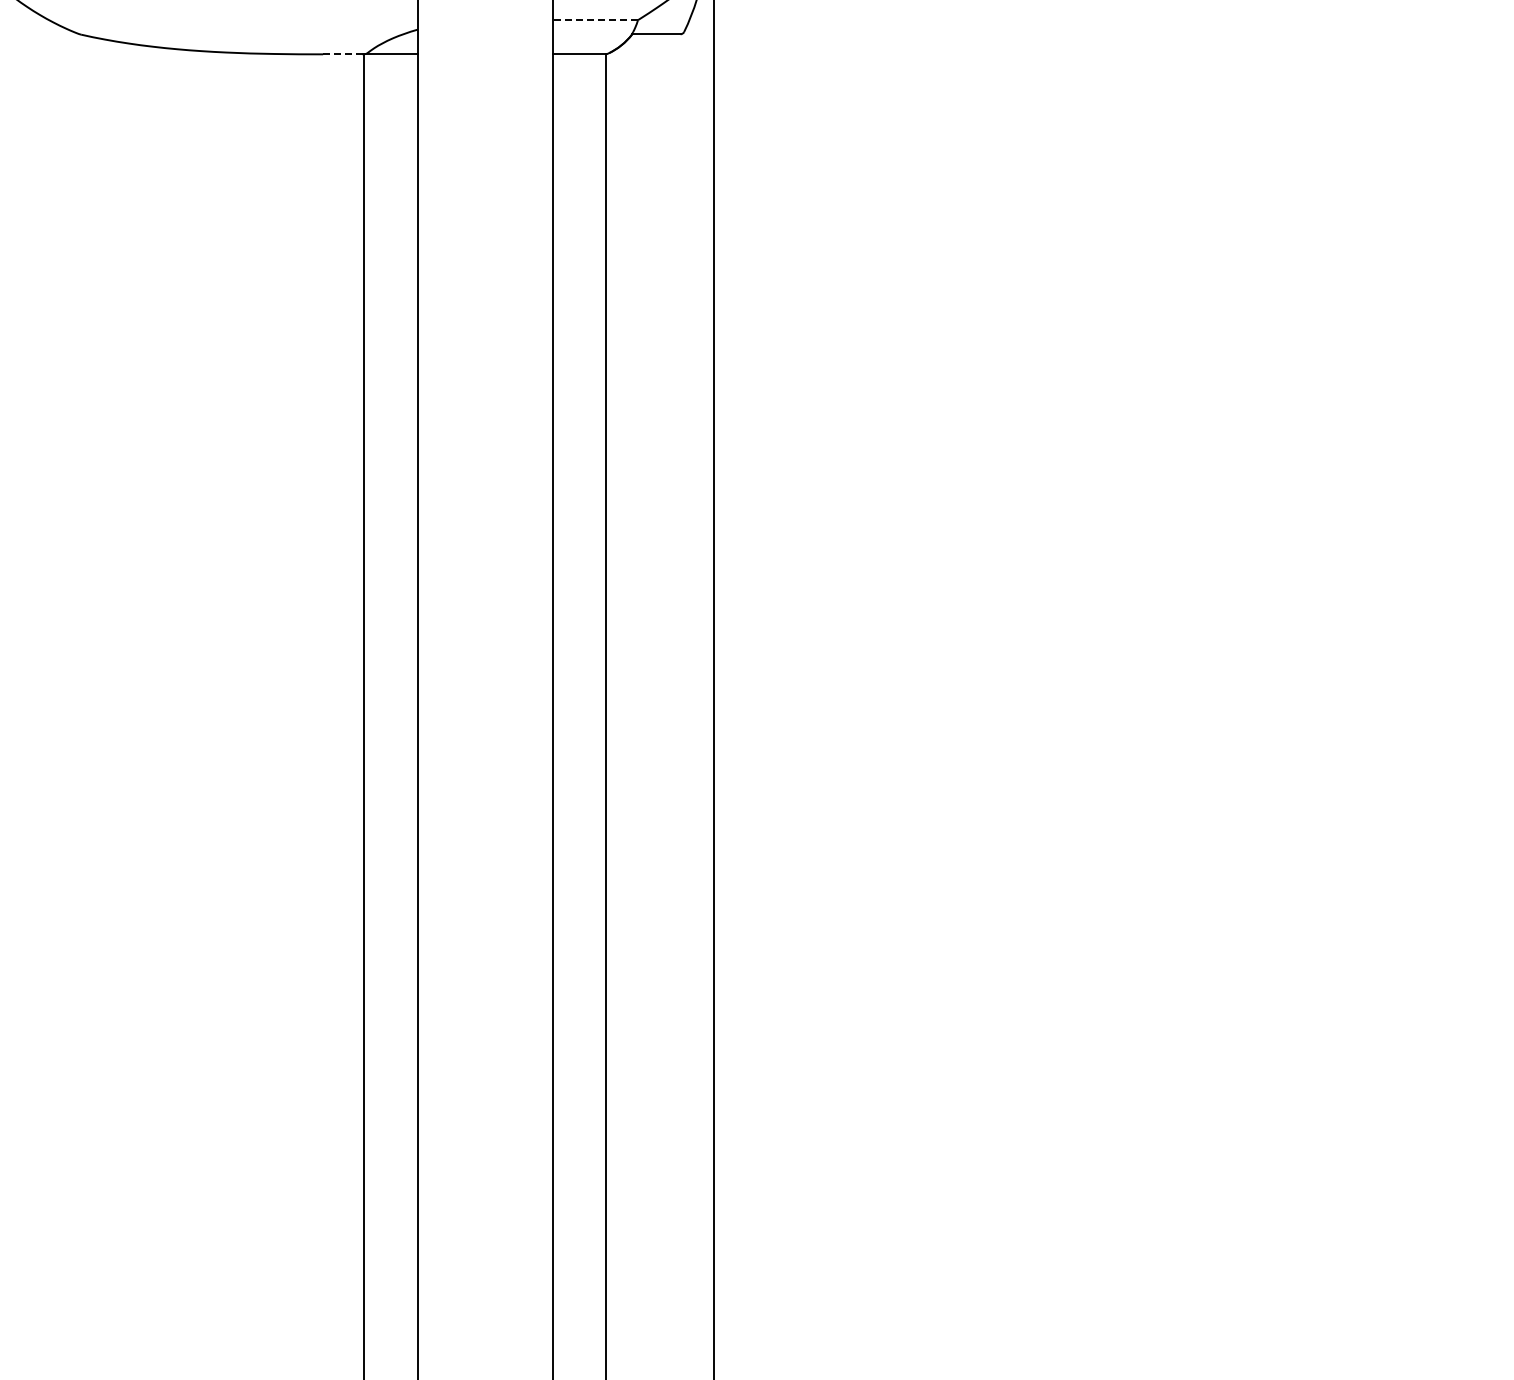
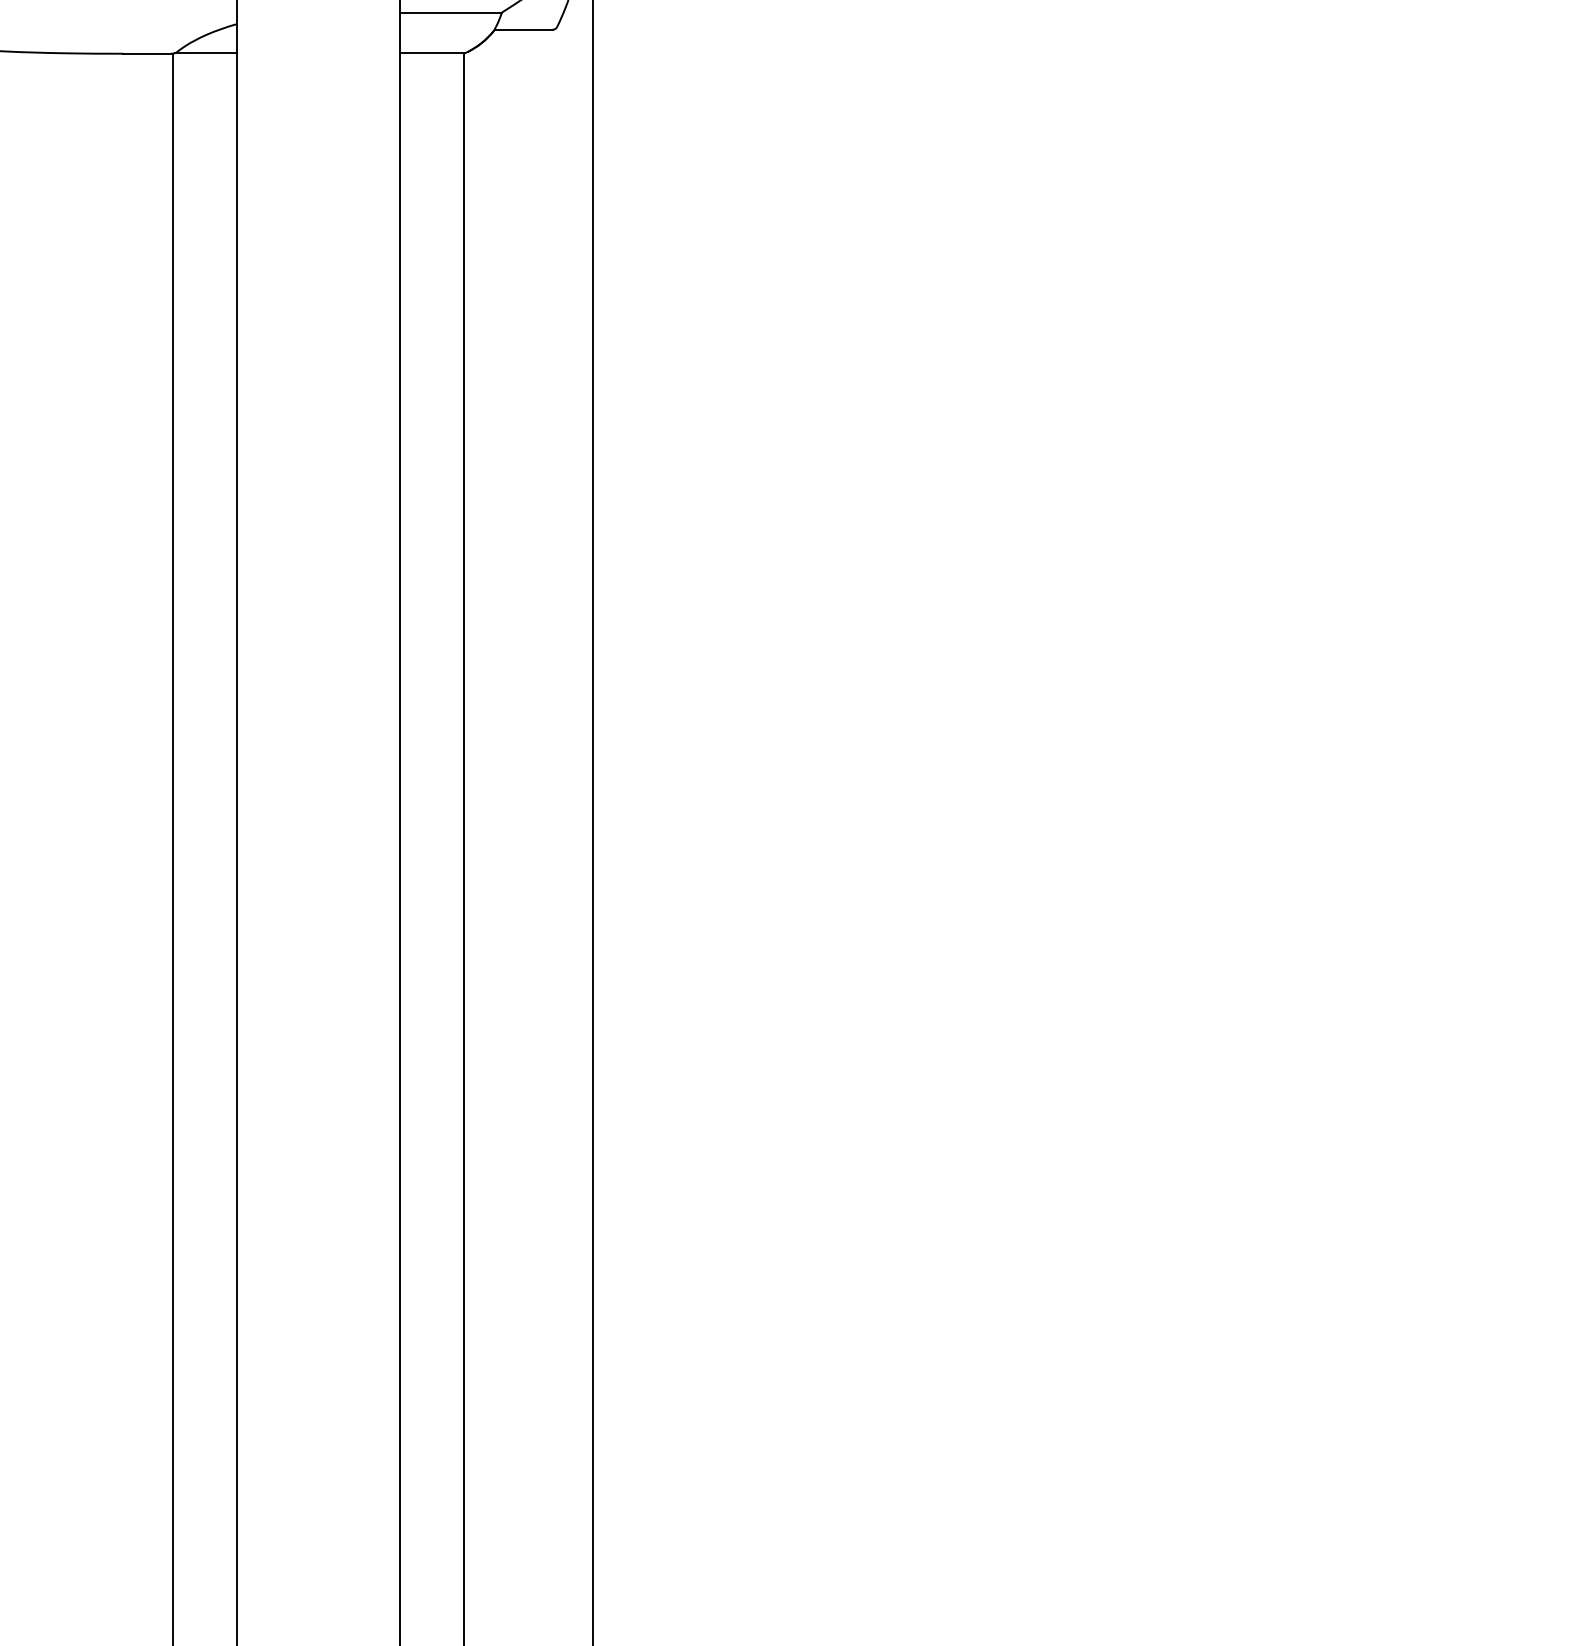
line: (595, 20) -> (450, 13), dashed -> solid
line: (342, 54) -> (146, 53), dashed -> solid

